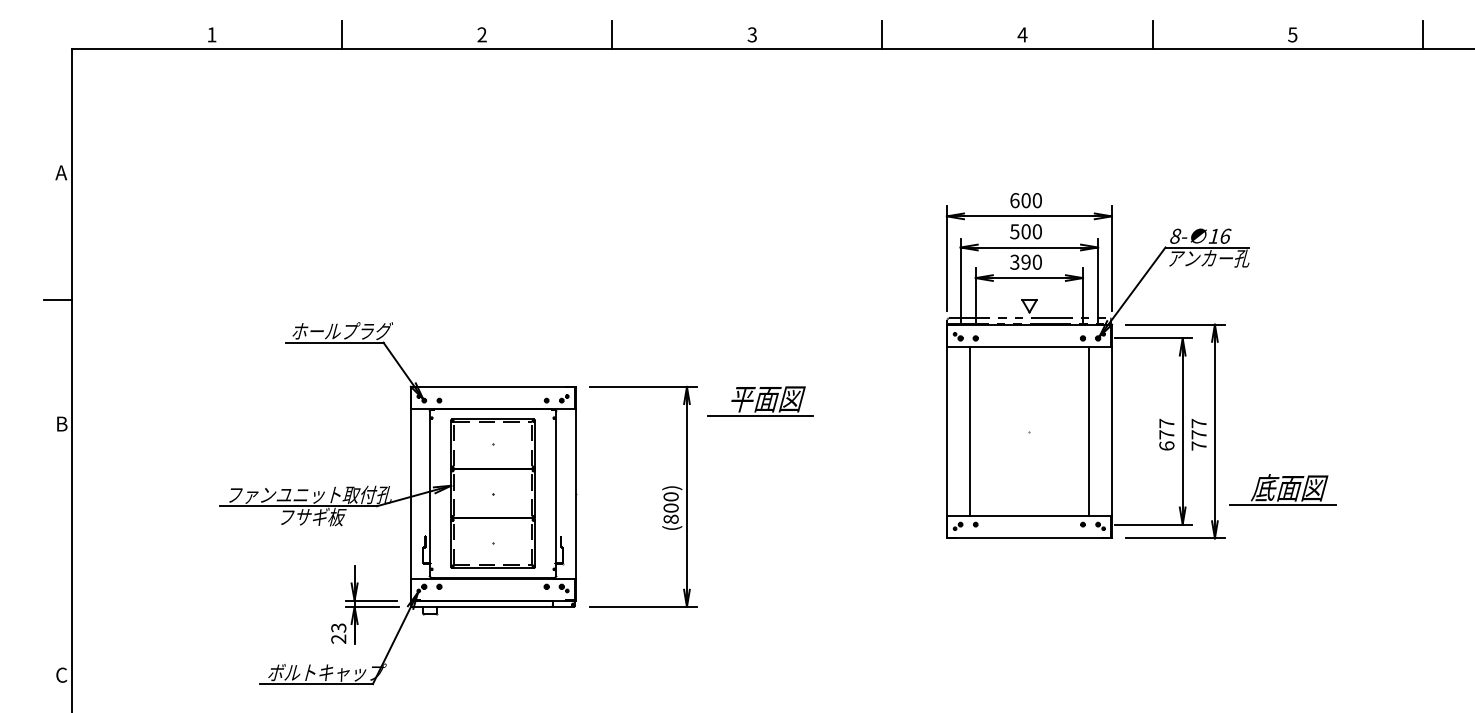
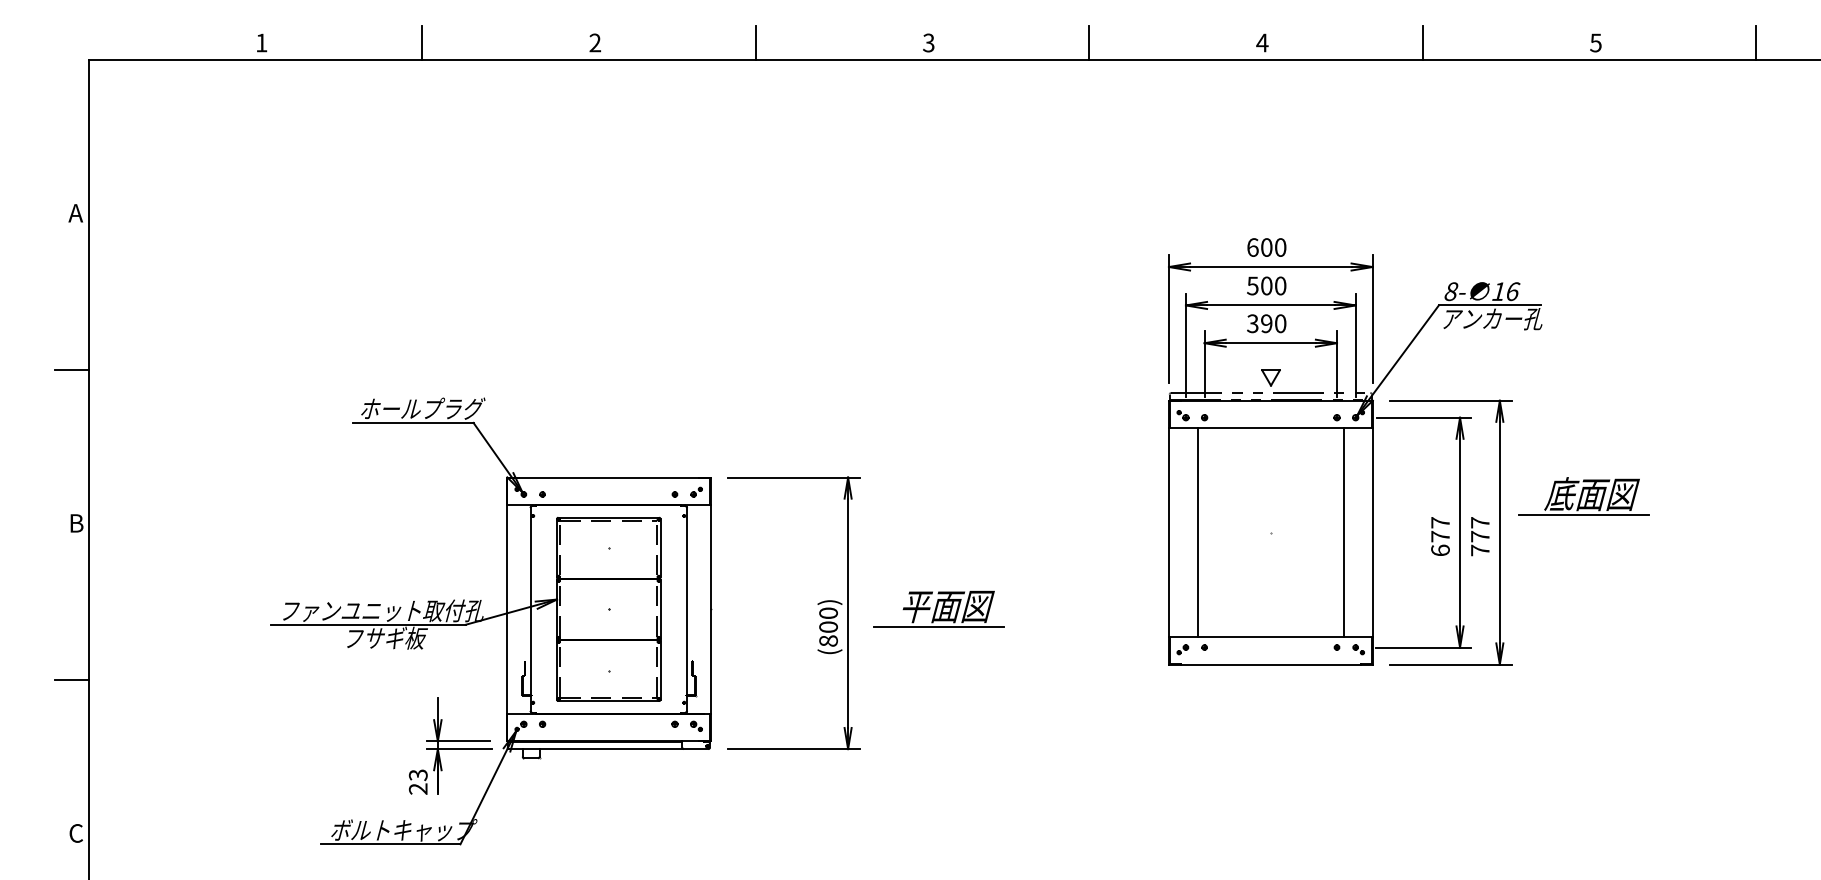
part: (760, 400) -> (938, 608), moved
part: (1282, 489) -> (1583, 496), moved
line: (57, 551) -> (71, 680), added

